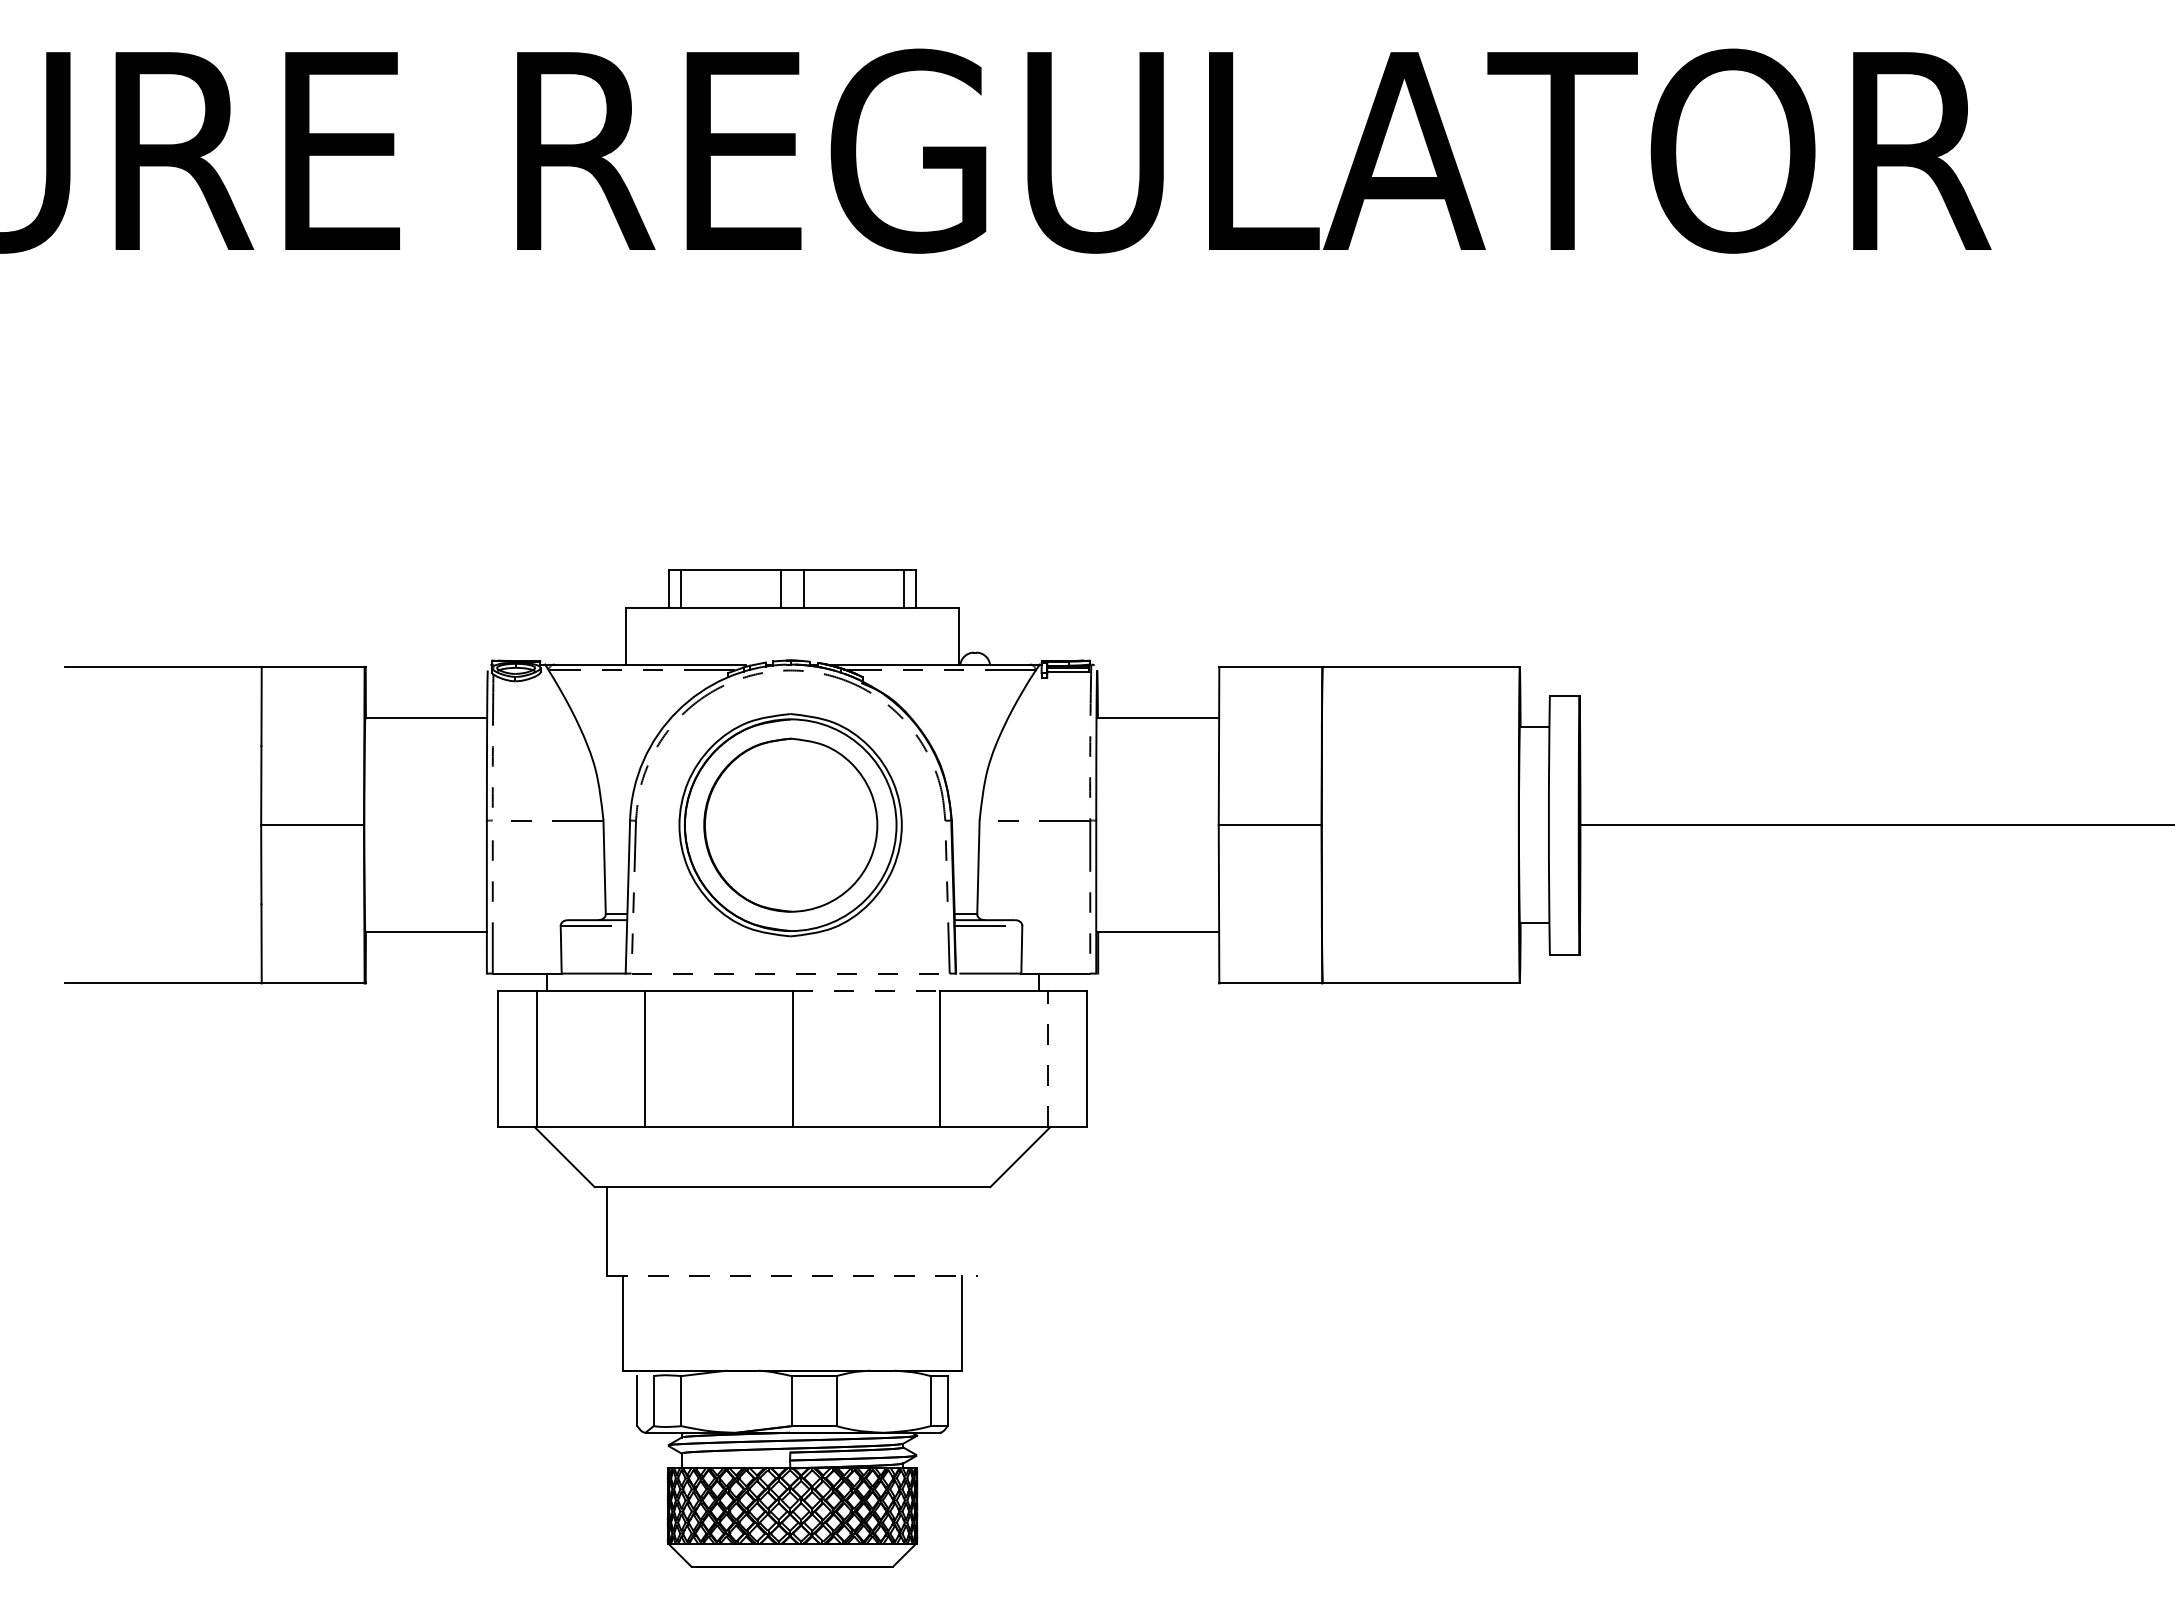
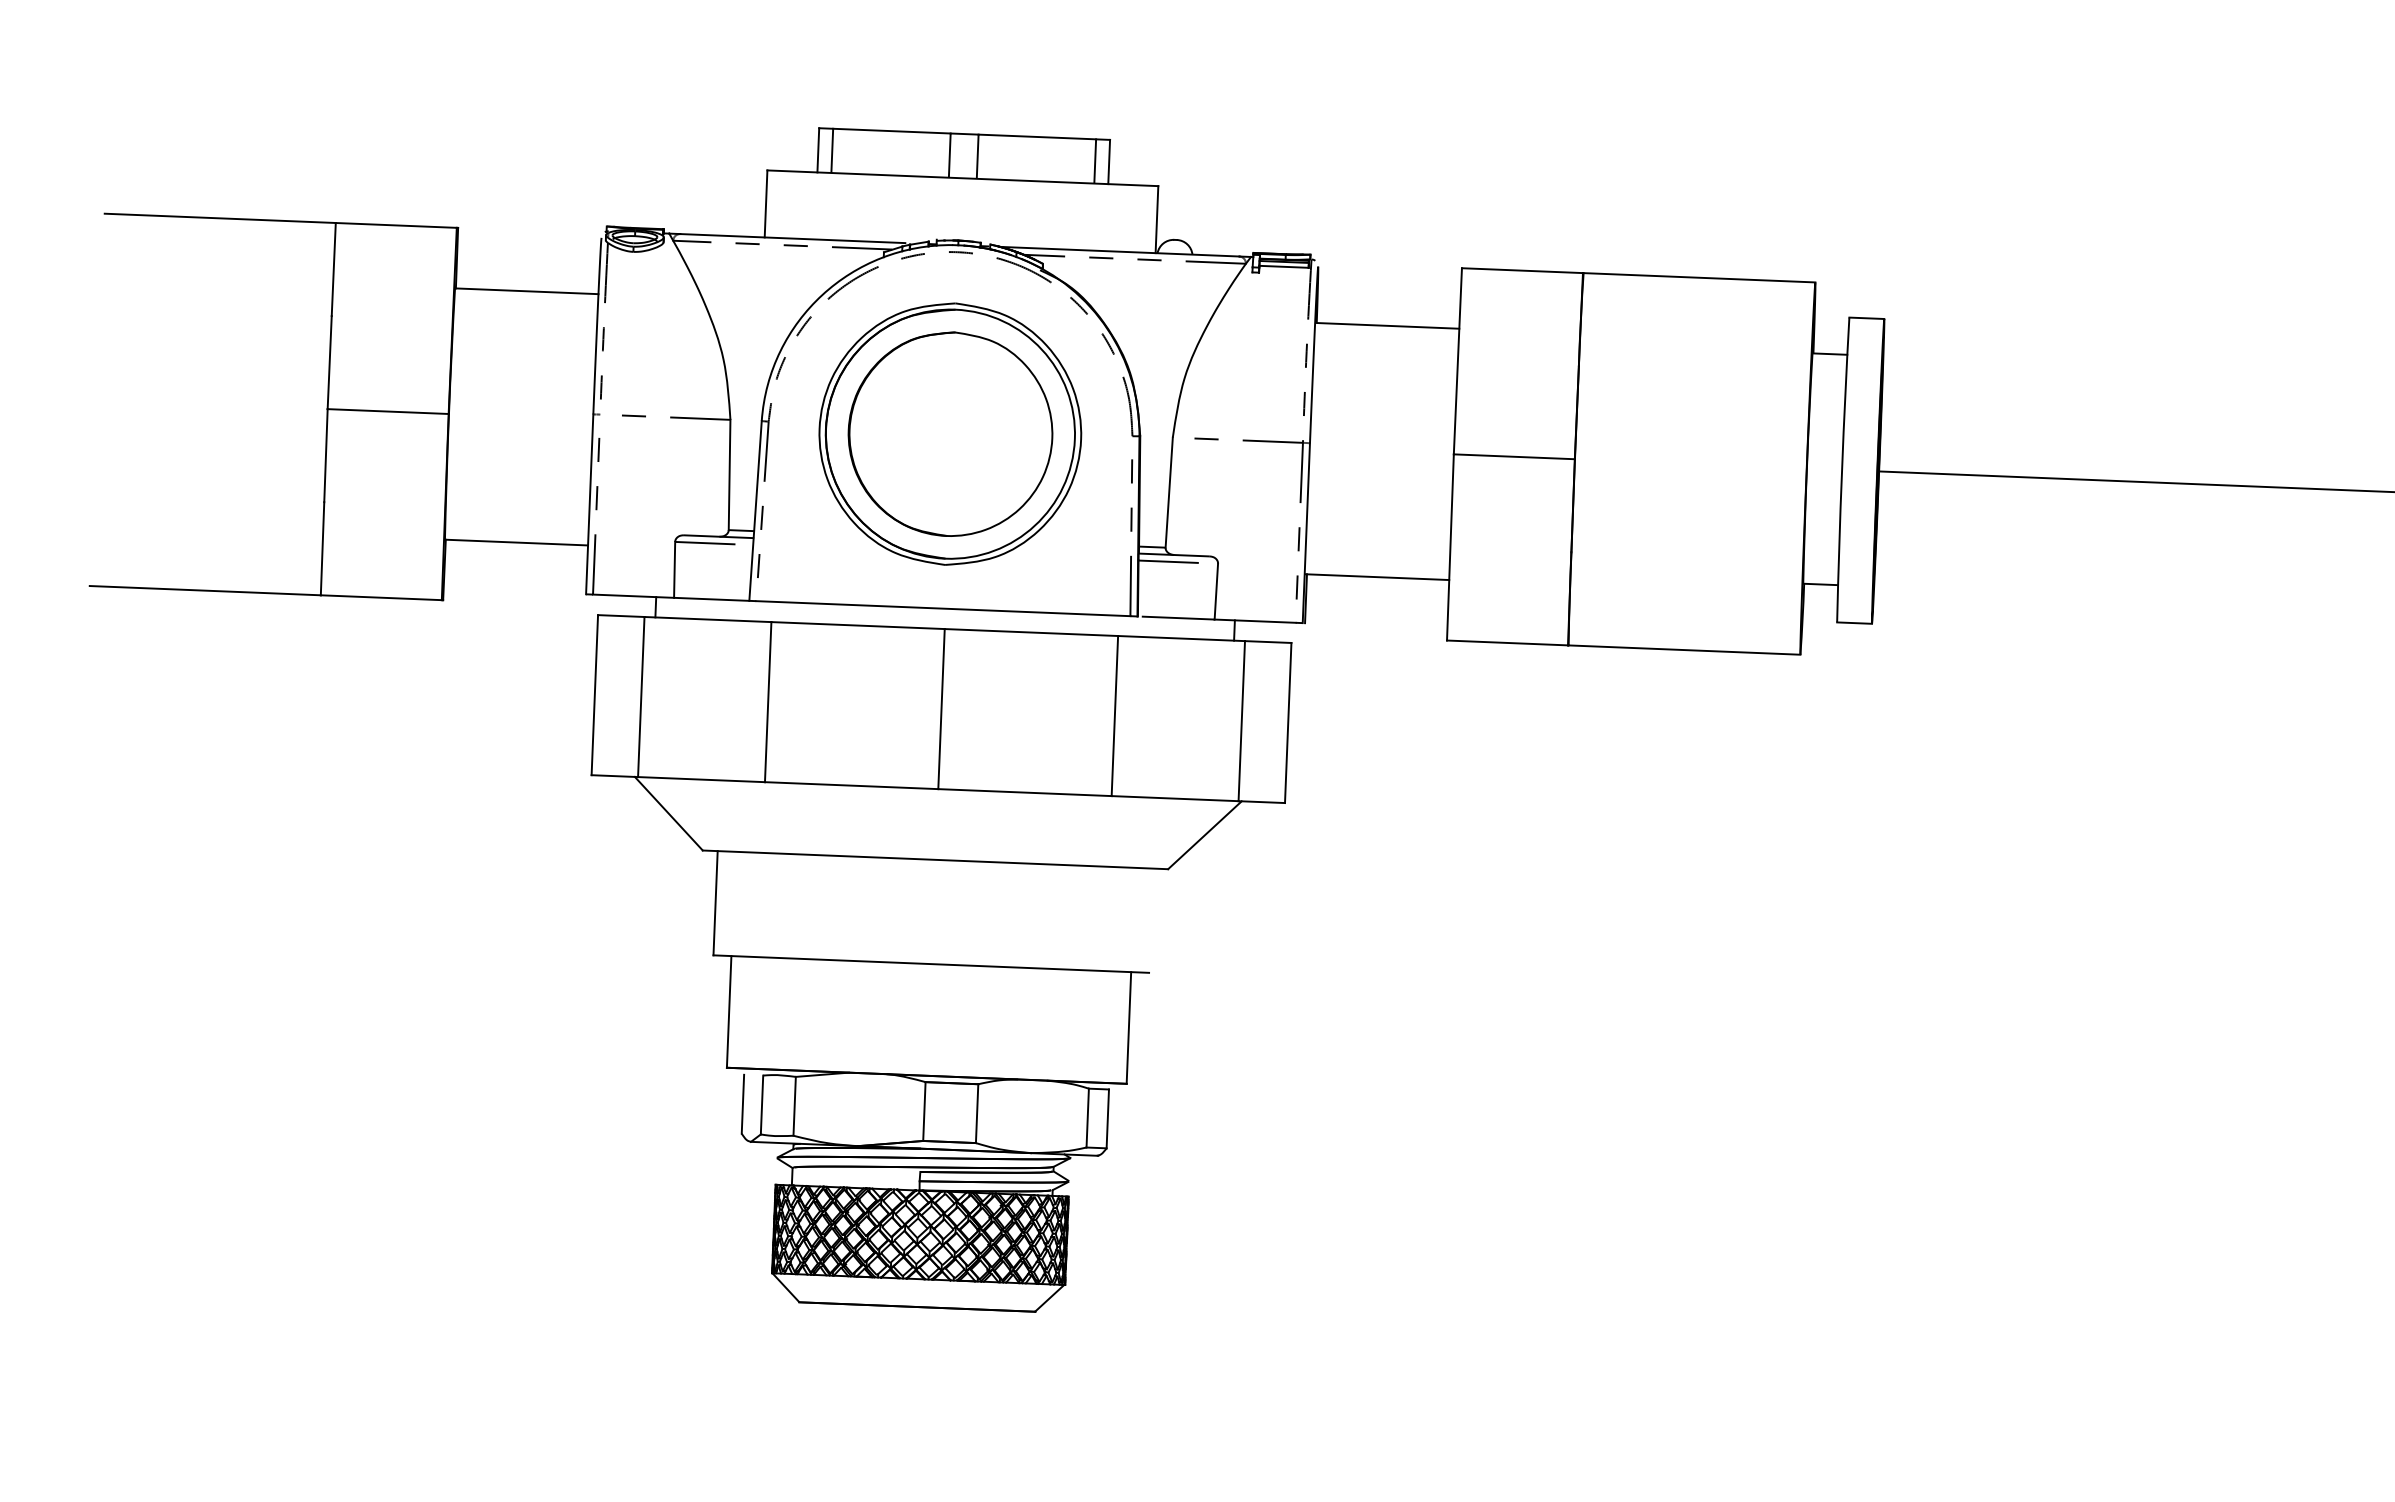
line: (791, 973) -> (944, 608), dashed -> solid
line: (866, 990) -> (1031, 632), dashed -> solid
line: (1047, 1058) -> (1241, 720), dashed -> solid
line: (793, 1275) -> (932, 963), dashed -> solid

